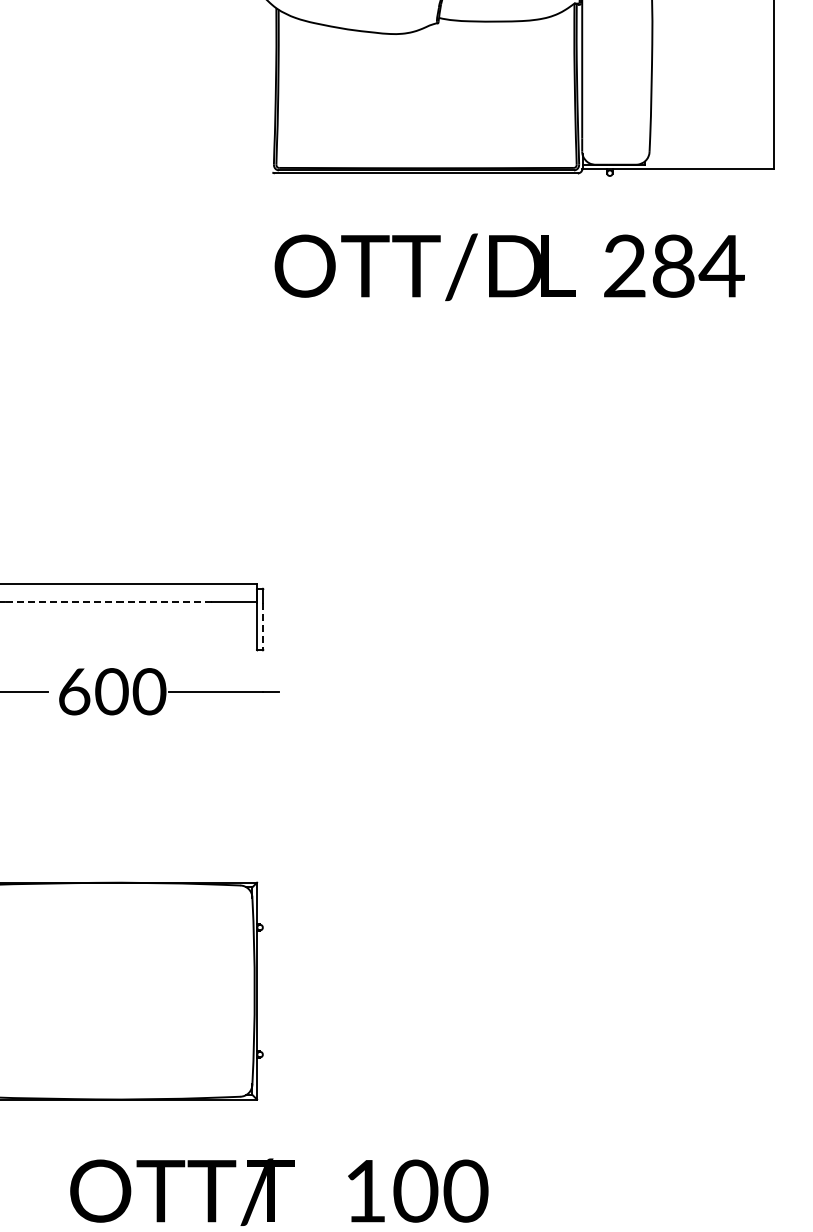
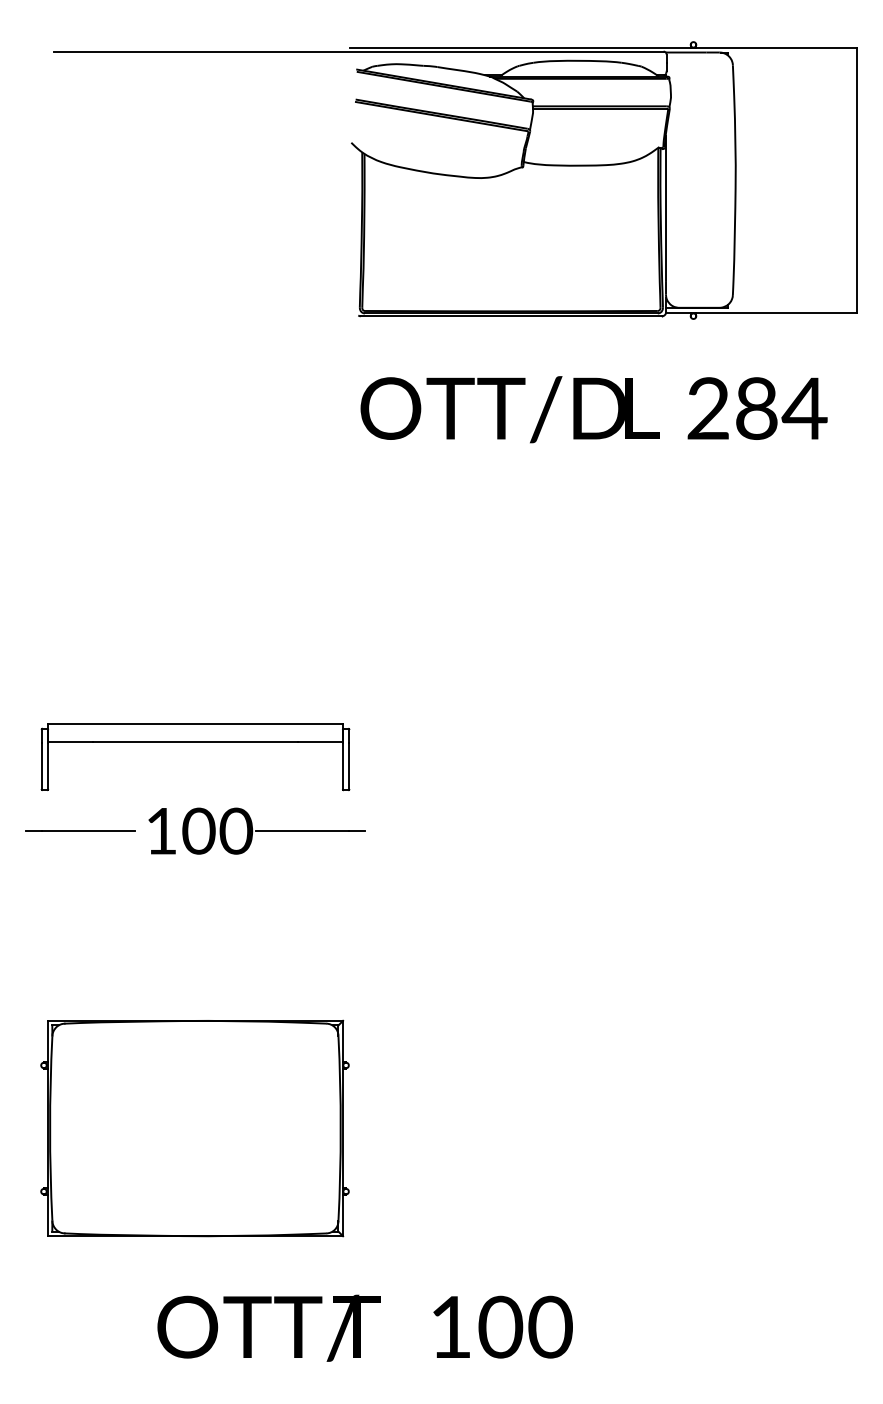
line: (108, 602) -> (195, 742), dashed -> solid
line: (263, 626) -> (349, 766), dashed -> solid
text: (74, 692) -> (161, 831), 600 -> 100

